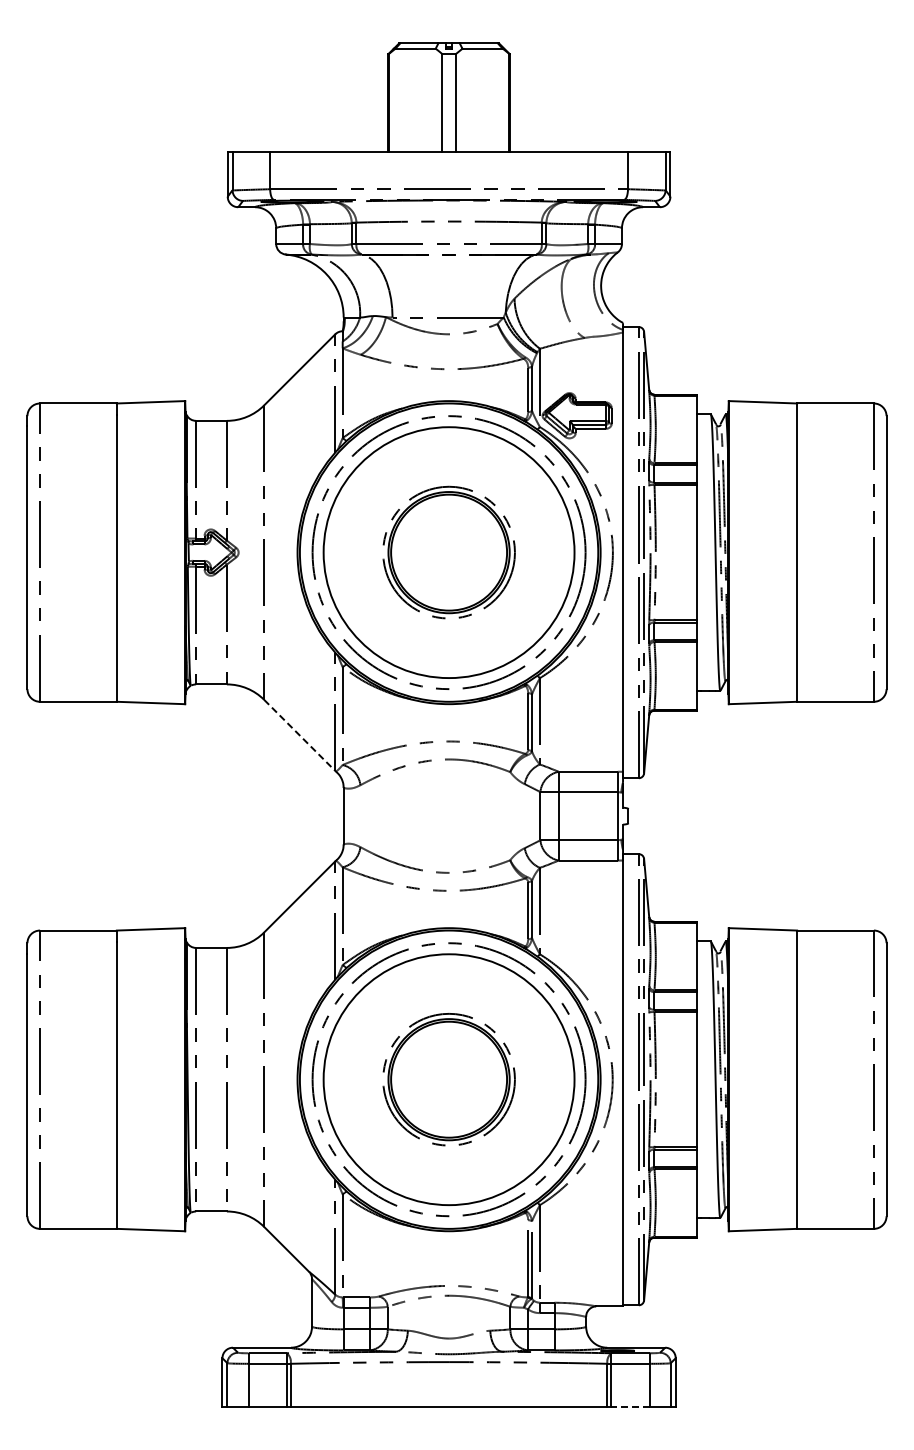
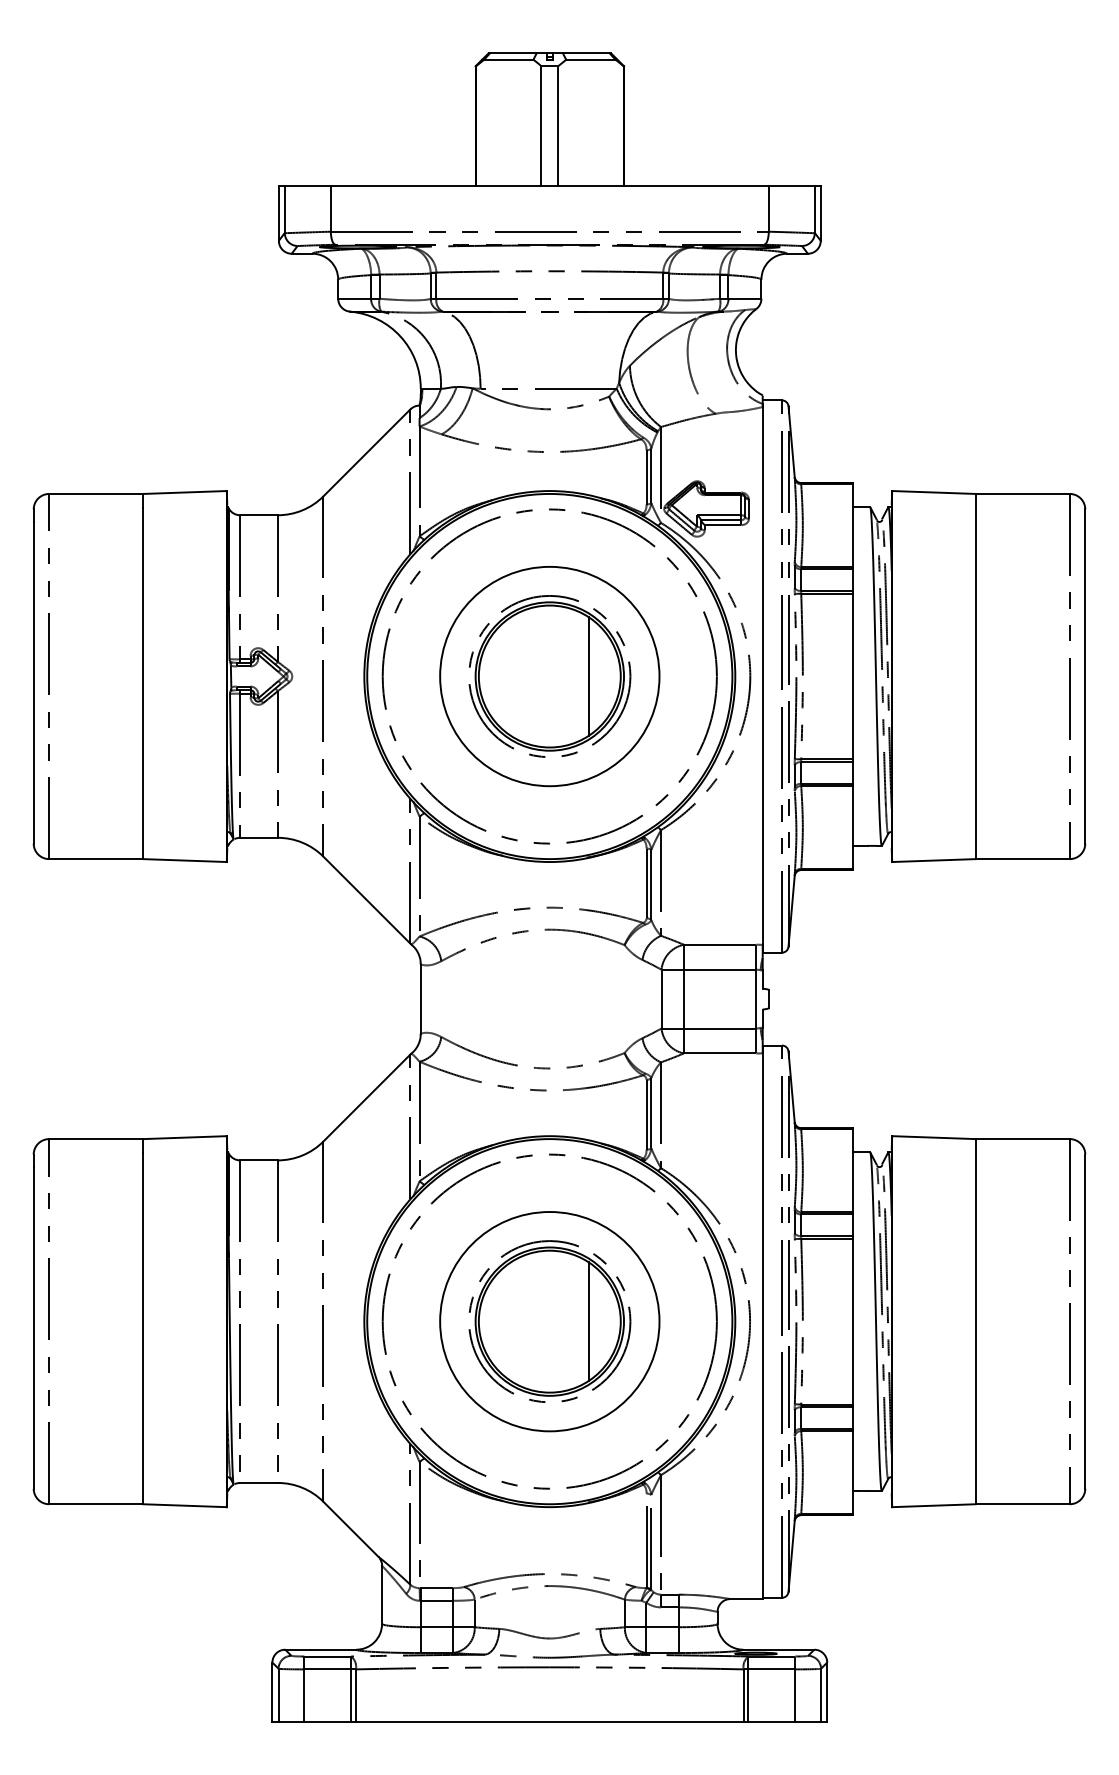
circle: (448, 552) -> (549, 676), size x0.71
line: (480, 552) -> (588, 676), added
line: (300, 735) -> (367, 900), dashed -> solid
circle: (448, 1079) -> (549, 1321), size x0.71
line: (480, 1079) -> (588, 1321), added
line: (630, 1406) -> (771, 1721), dashed -> solid

